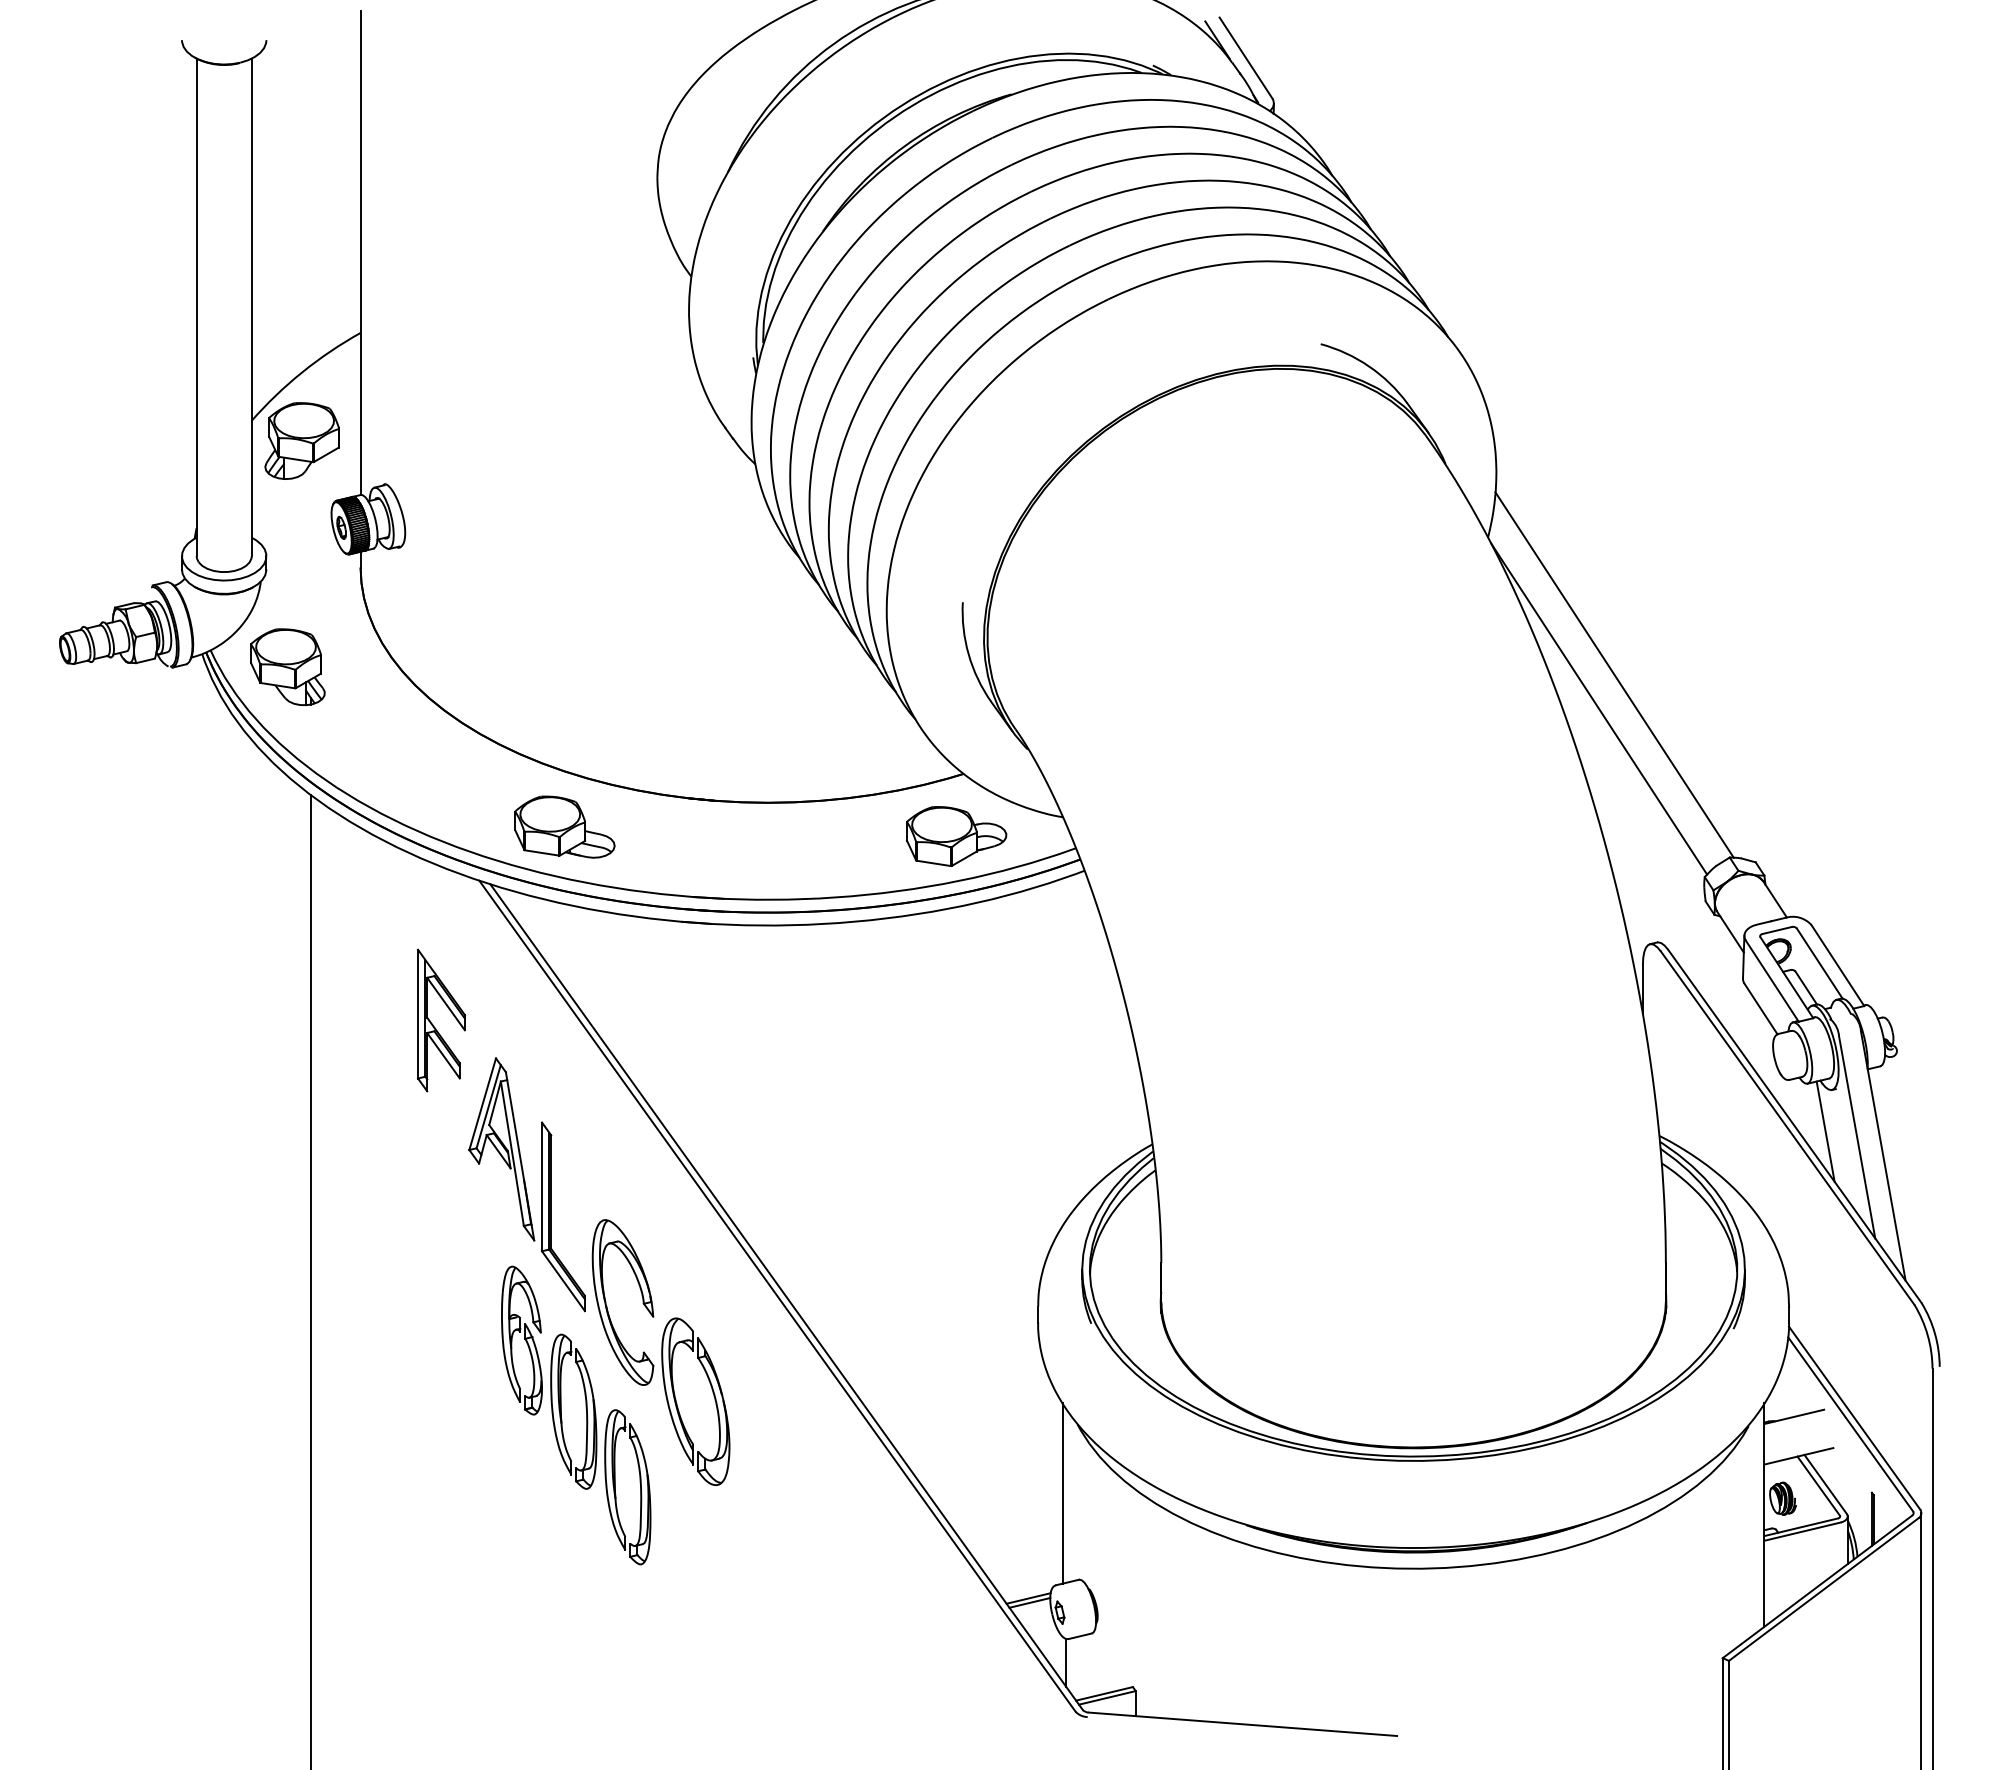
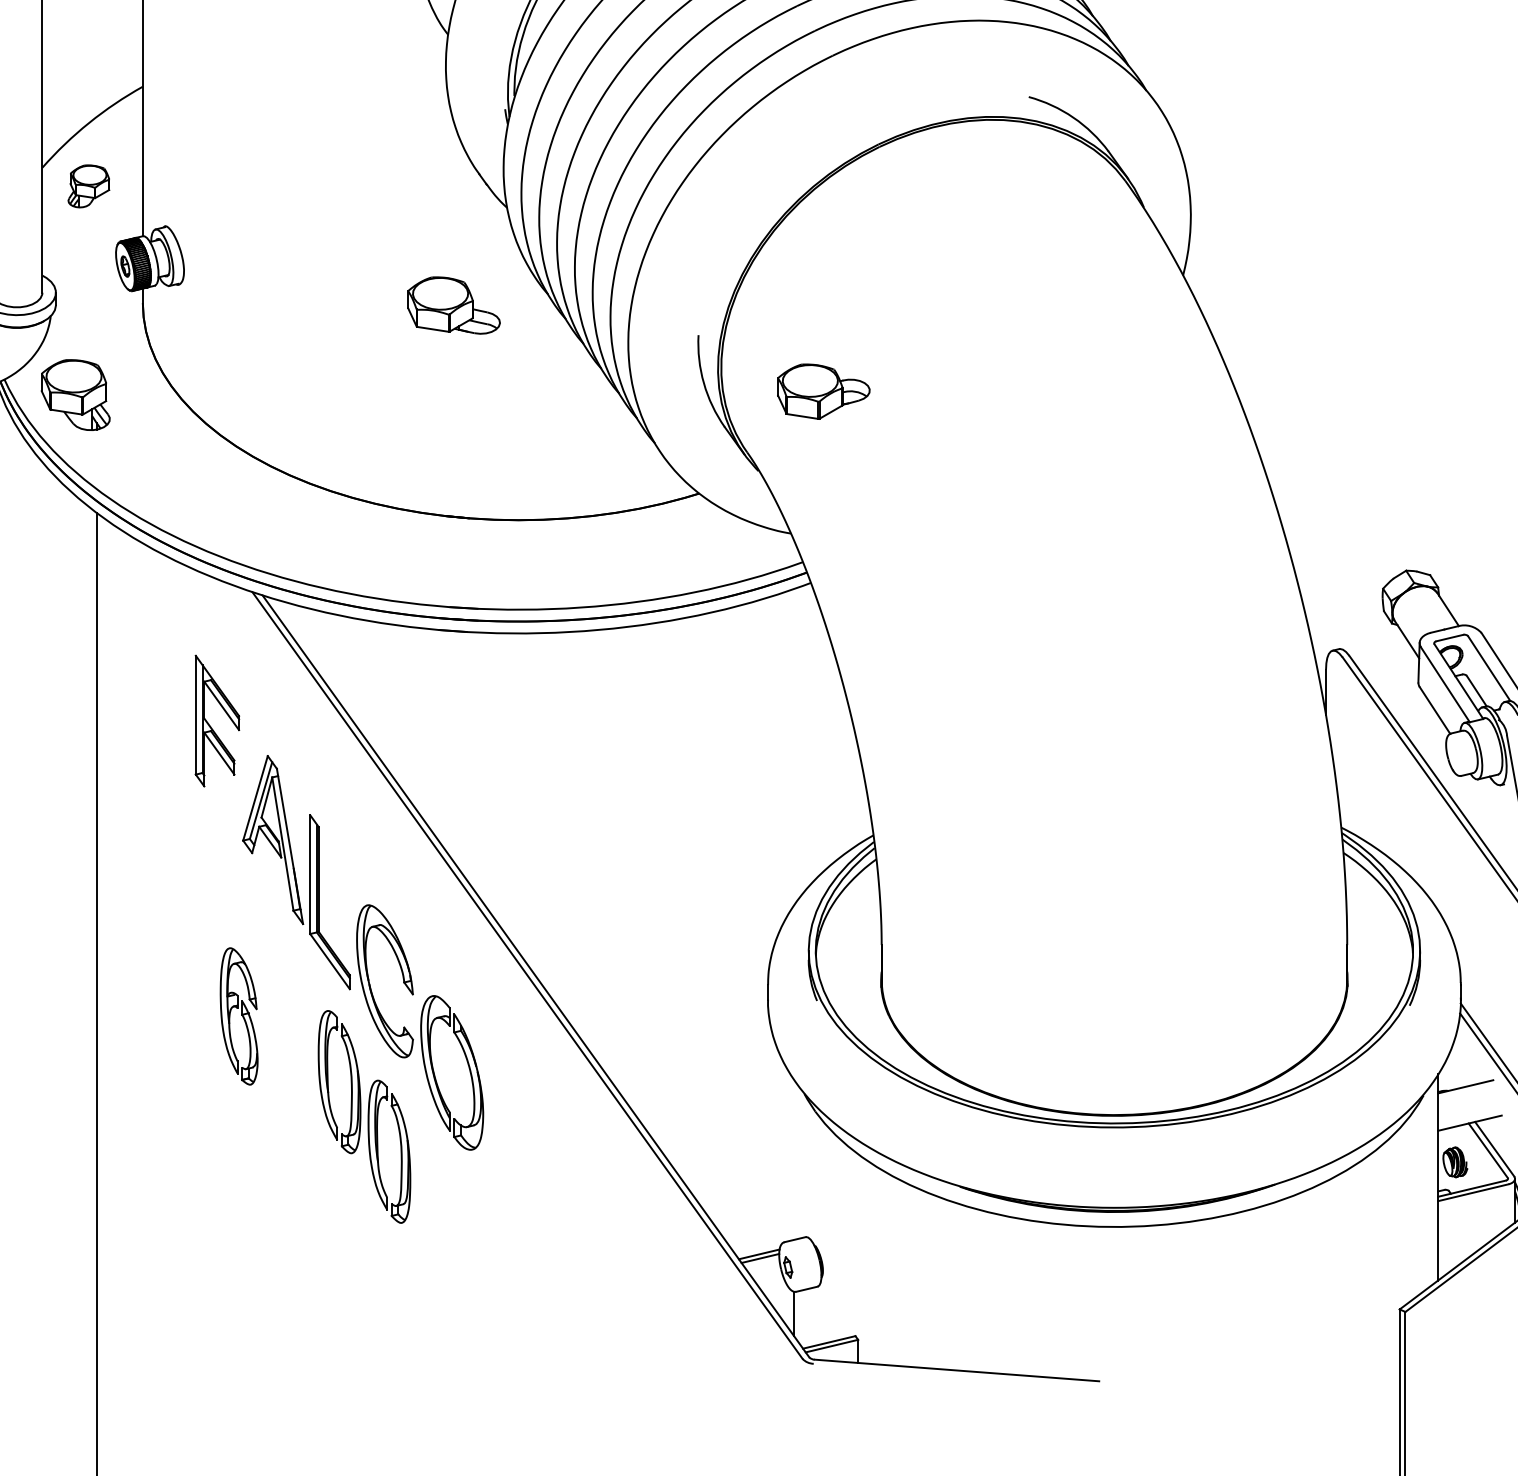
part: (301, 440) -> (88, 185), size x0.6
line: (1614, 674) -> (1299, 401), removed
line: (1599, 708) -> (1285, 433), removed
part: (564, 826) -> (453, 304), moved
part: (956, 836) -> (823, 391), moved
line: (1825, 1131) -> (1494, 823), removed
part: (521, 1340) -> (238, 1016), moved
line: (1062, 1493) -> (790, 1157), removed

